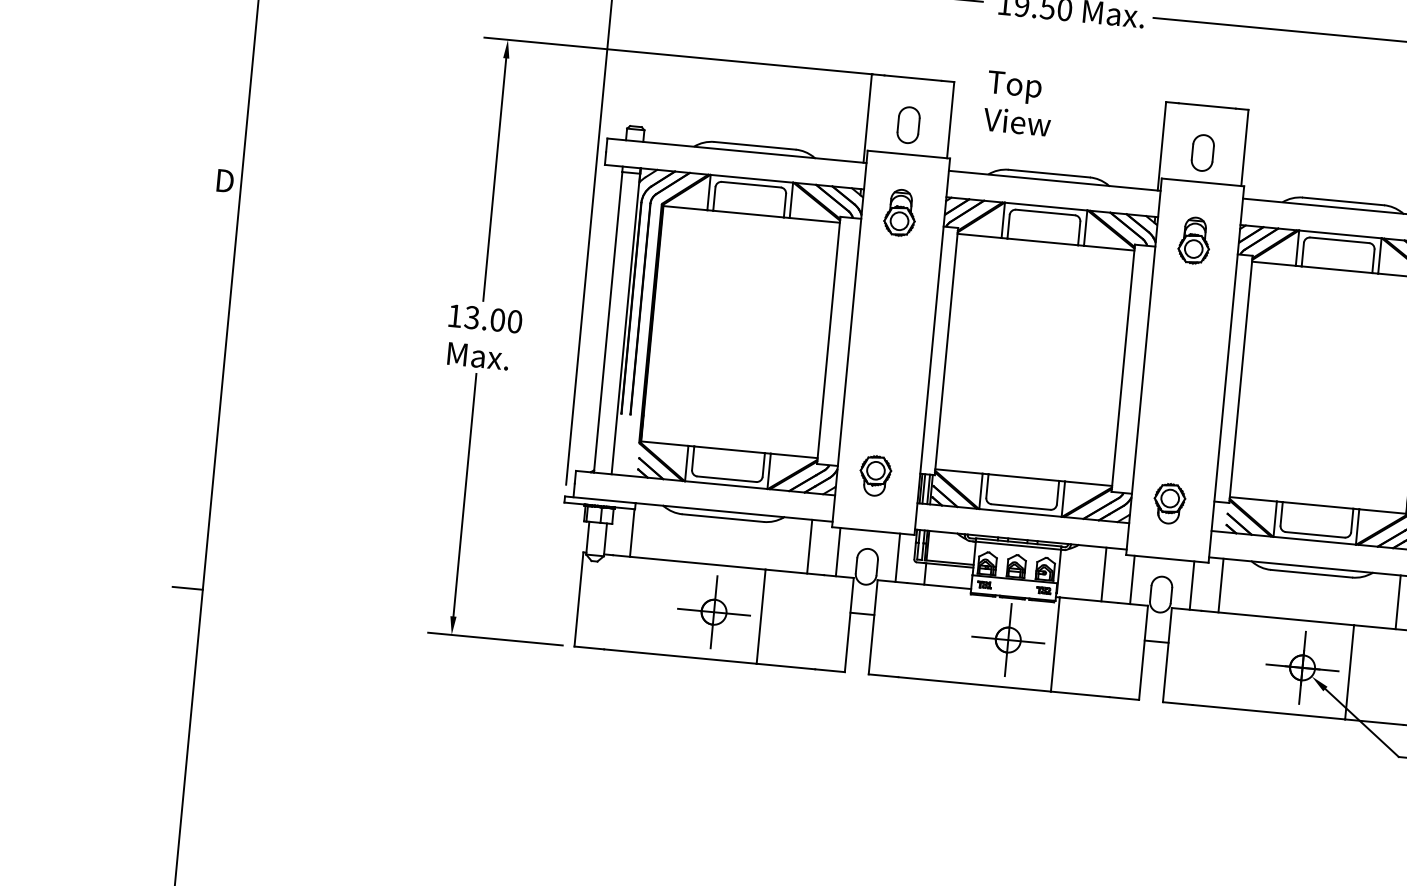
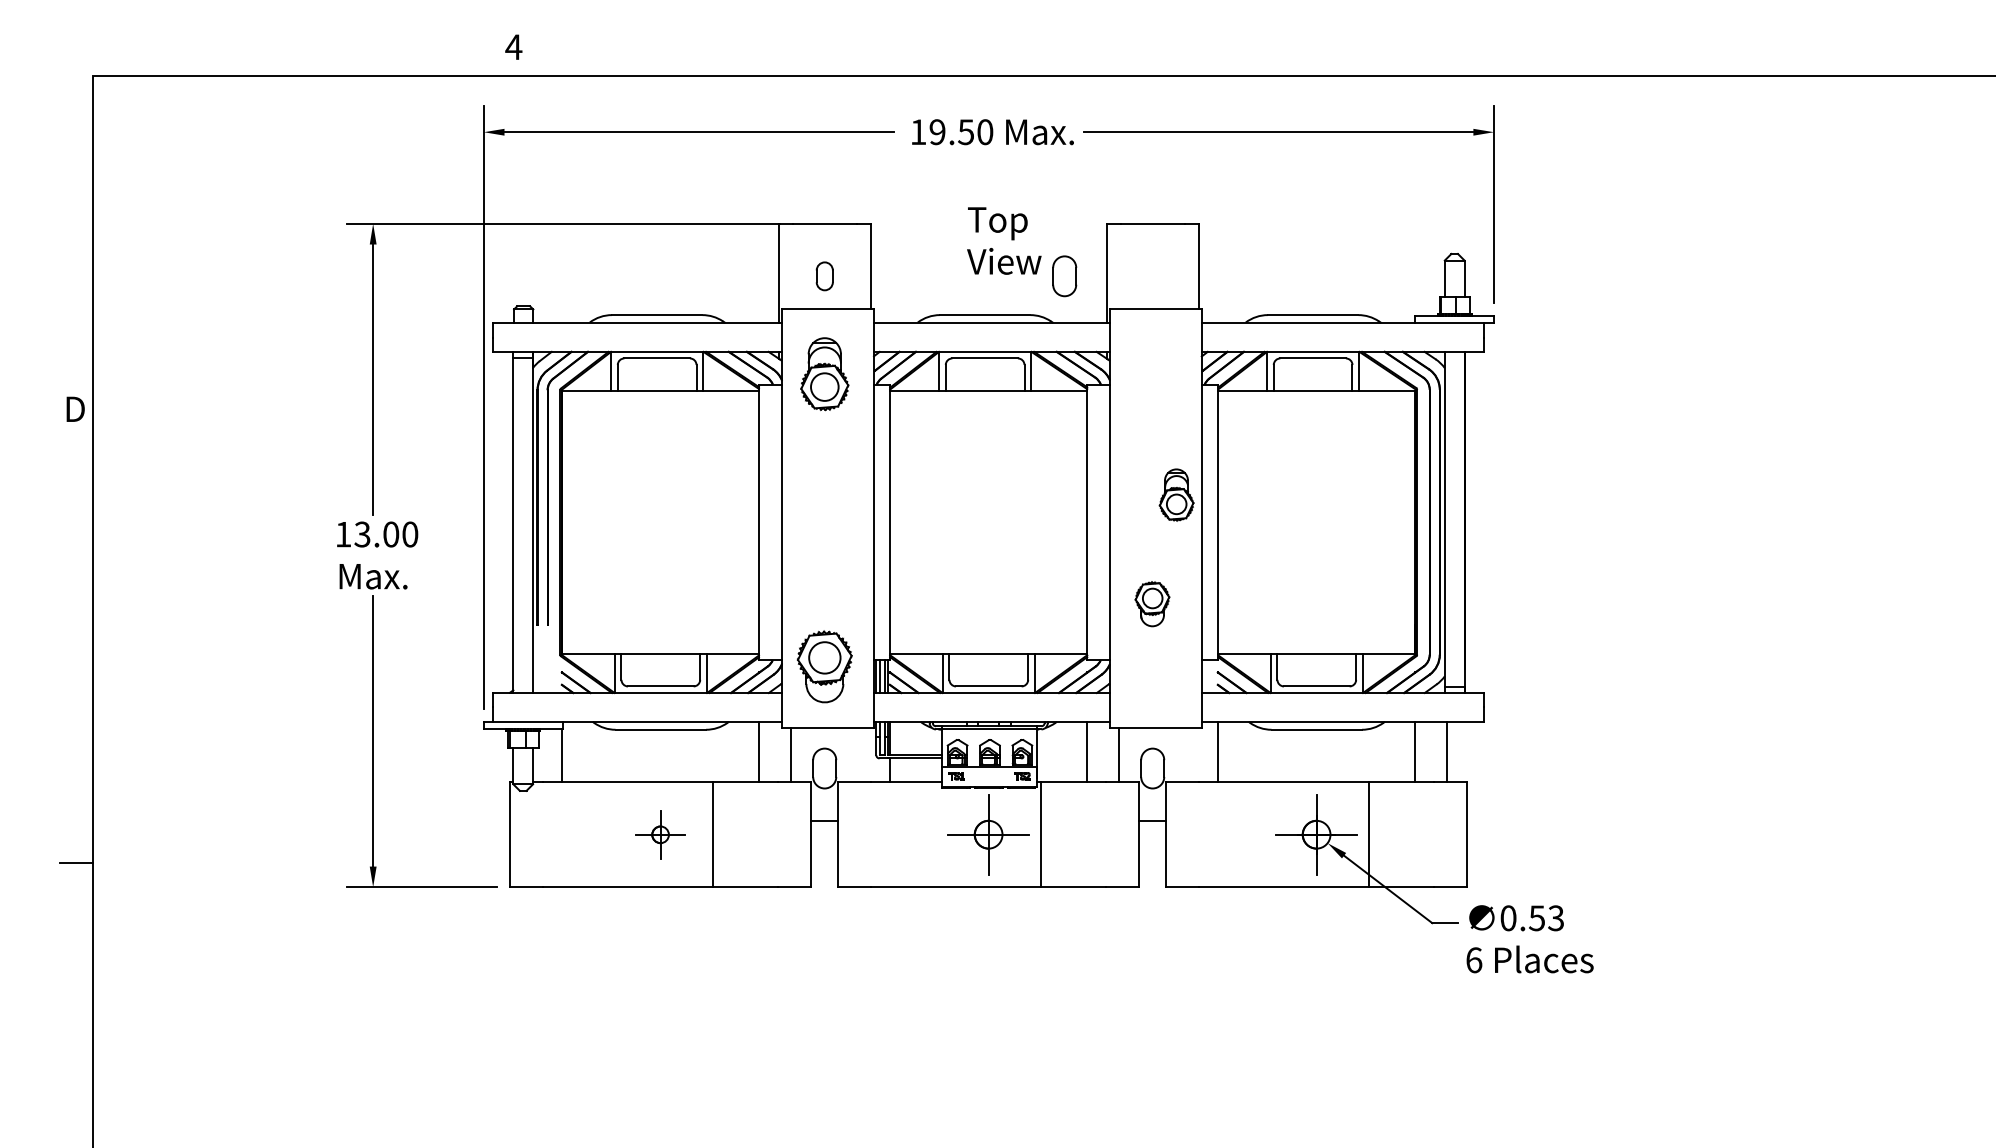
text: (1019, 103) -> (1004, 240), moved
part: (908, 125) -> (824, 276), size x0.7
part: (1202, 153) -> (1064, 276), moved
part: (900, 212) -> (824, 373), size x1.4
part: (1194, 240) -> (1176, 494), moved
part: (875, 476) -> (824, 667), size x1.6
part: (1169, 503) -> (1152, 604), moved
line: (897, 557) -> (857, 755), removed
line: (1191, 585) -> (1185, 755), removed
part: (713, 612) -> (660, 834), size x0.6

